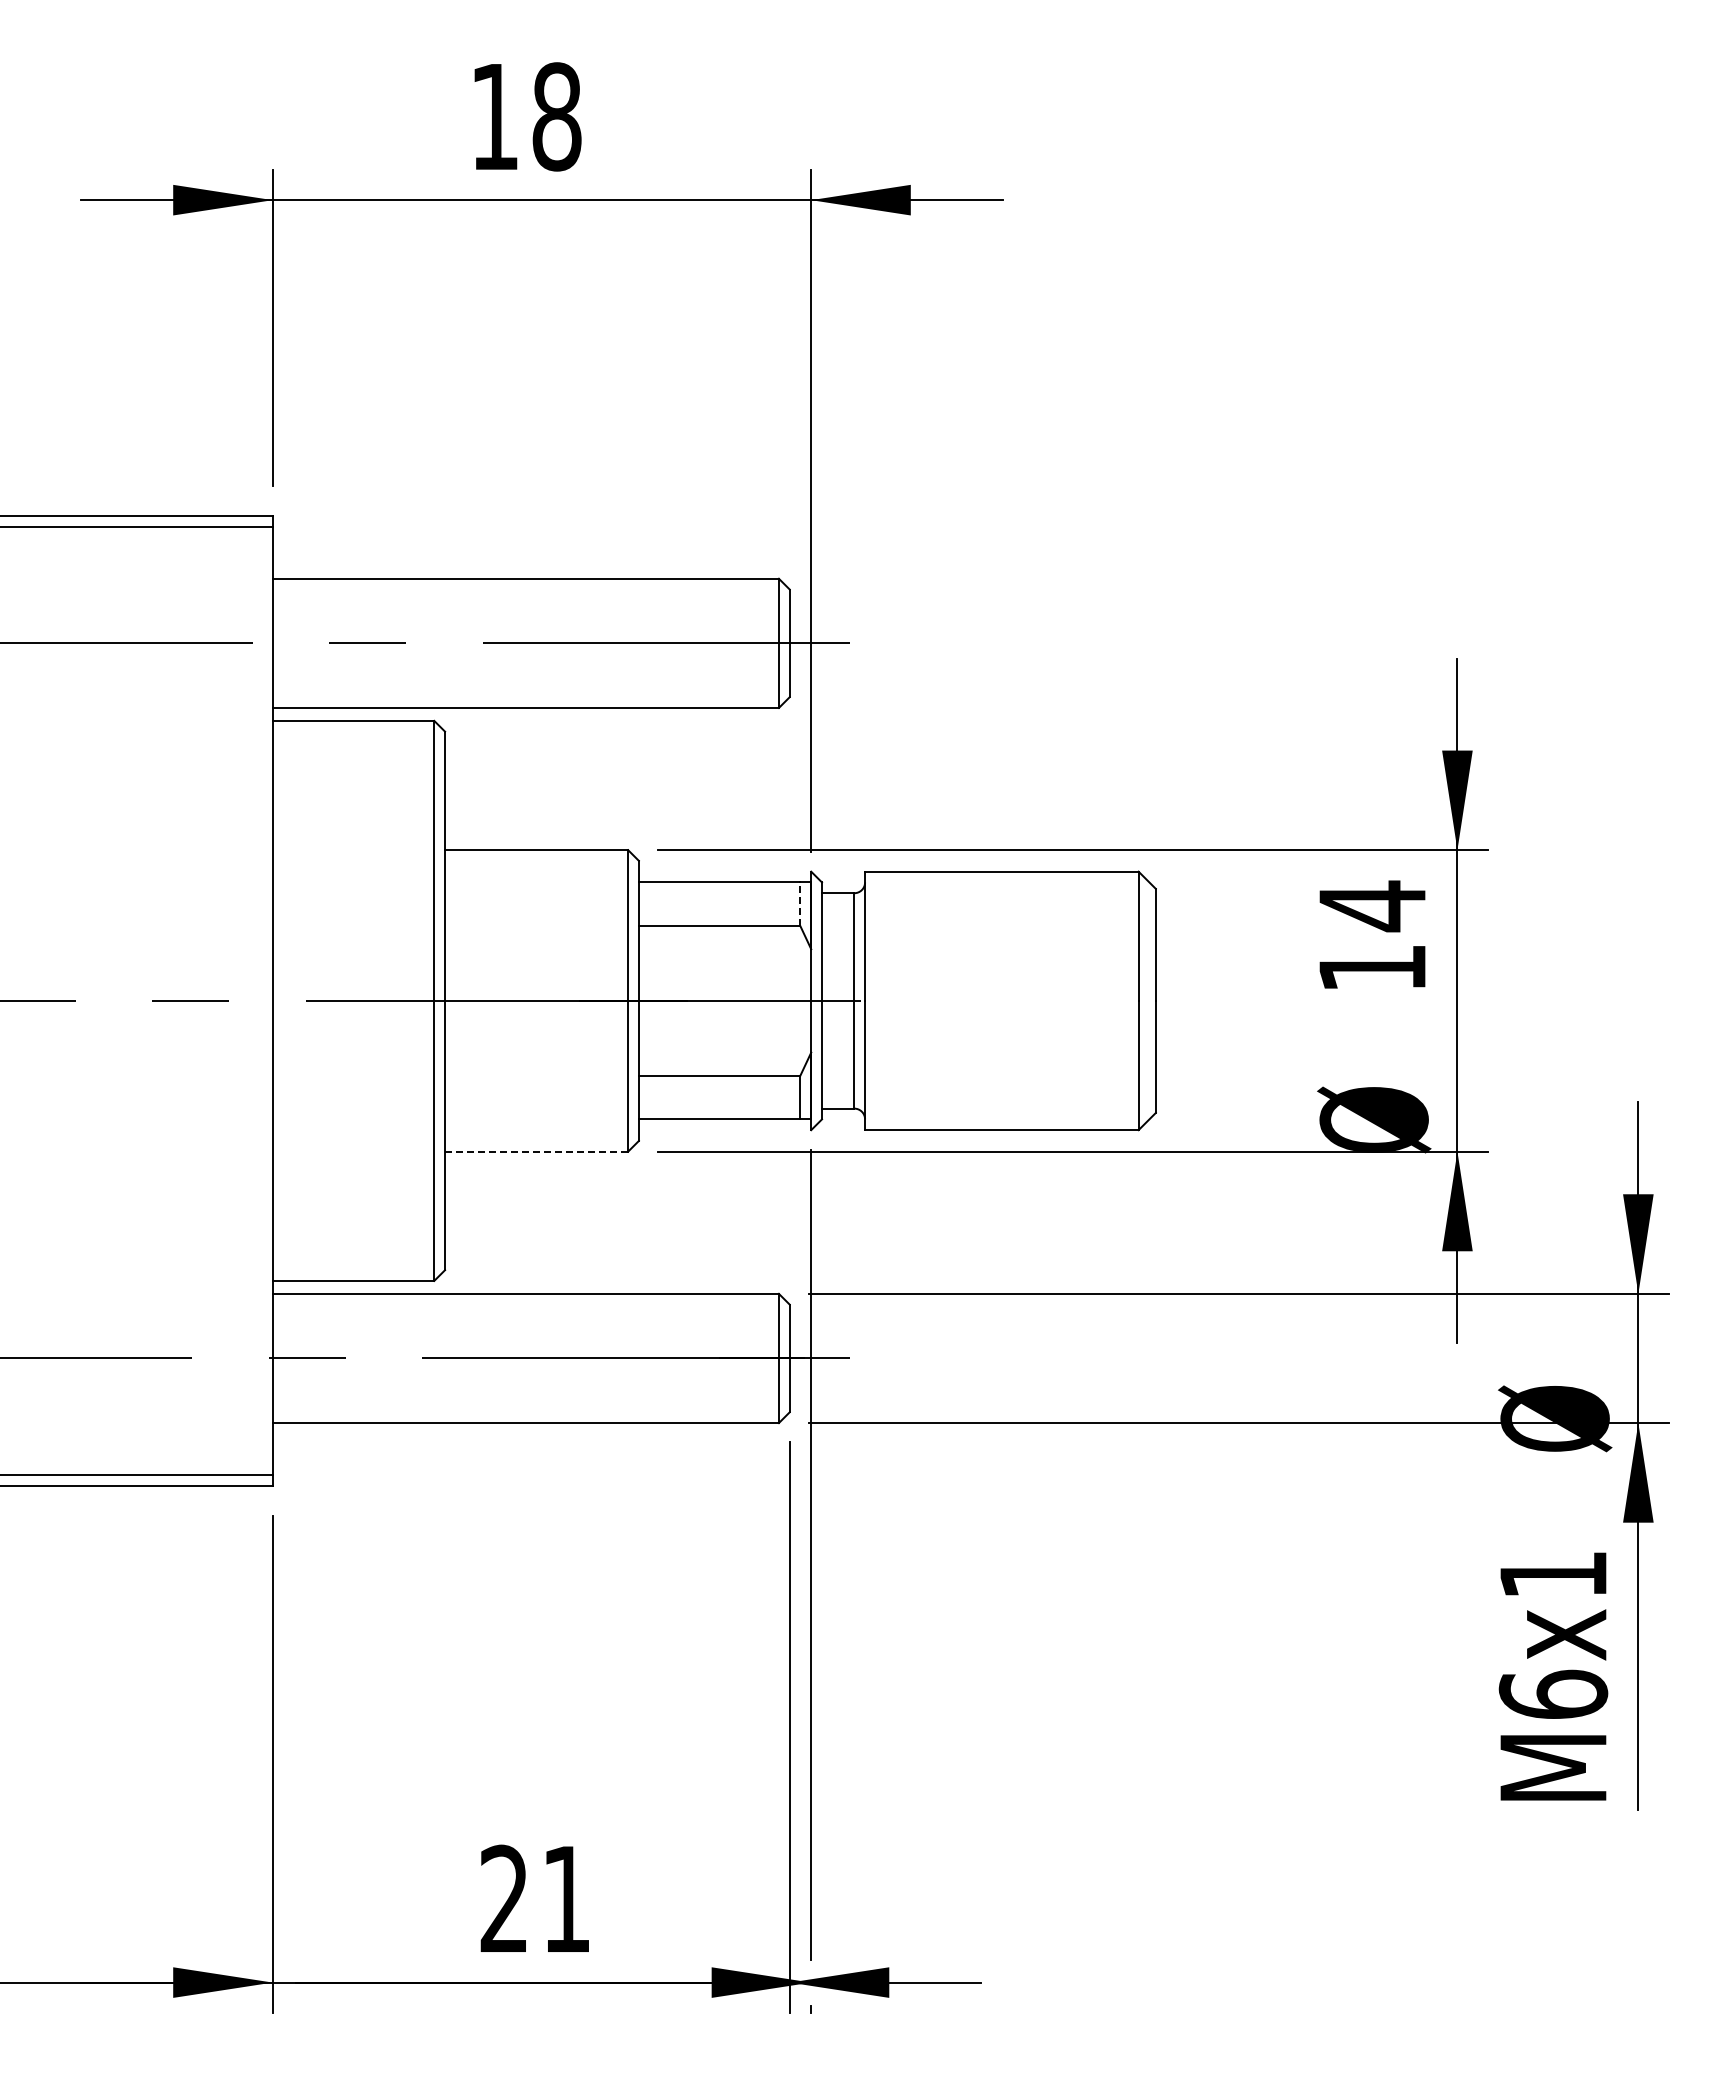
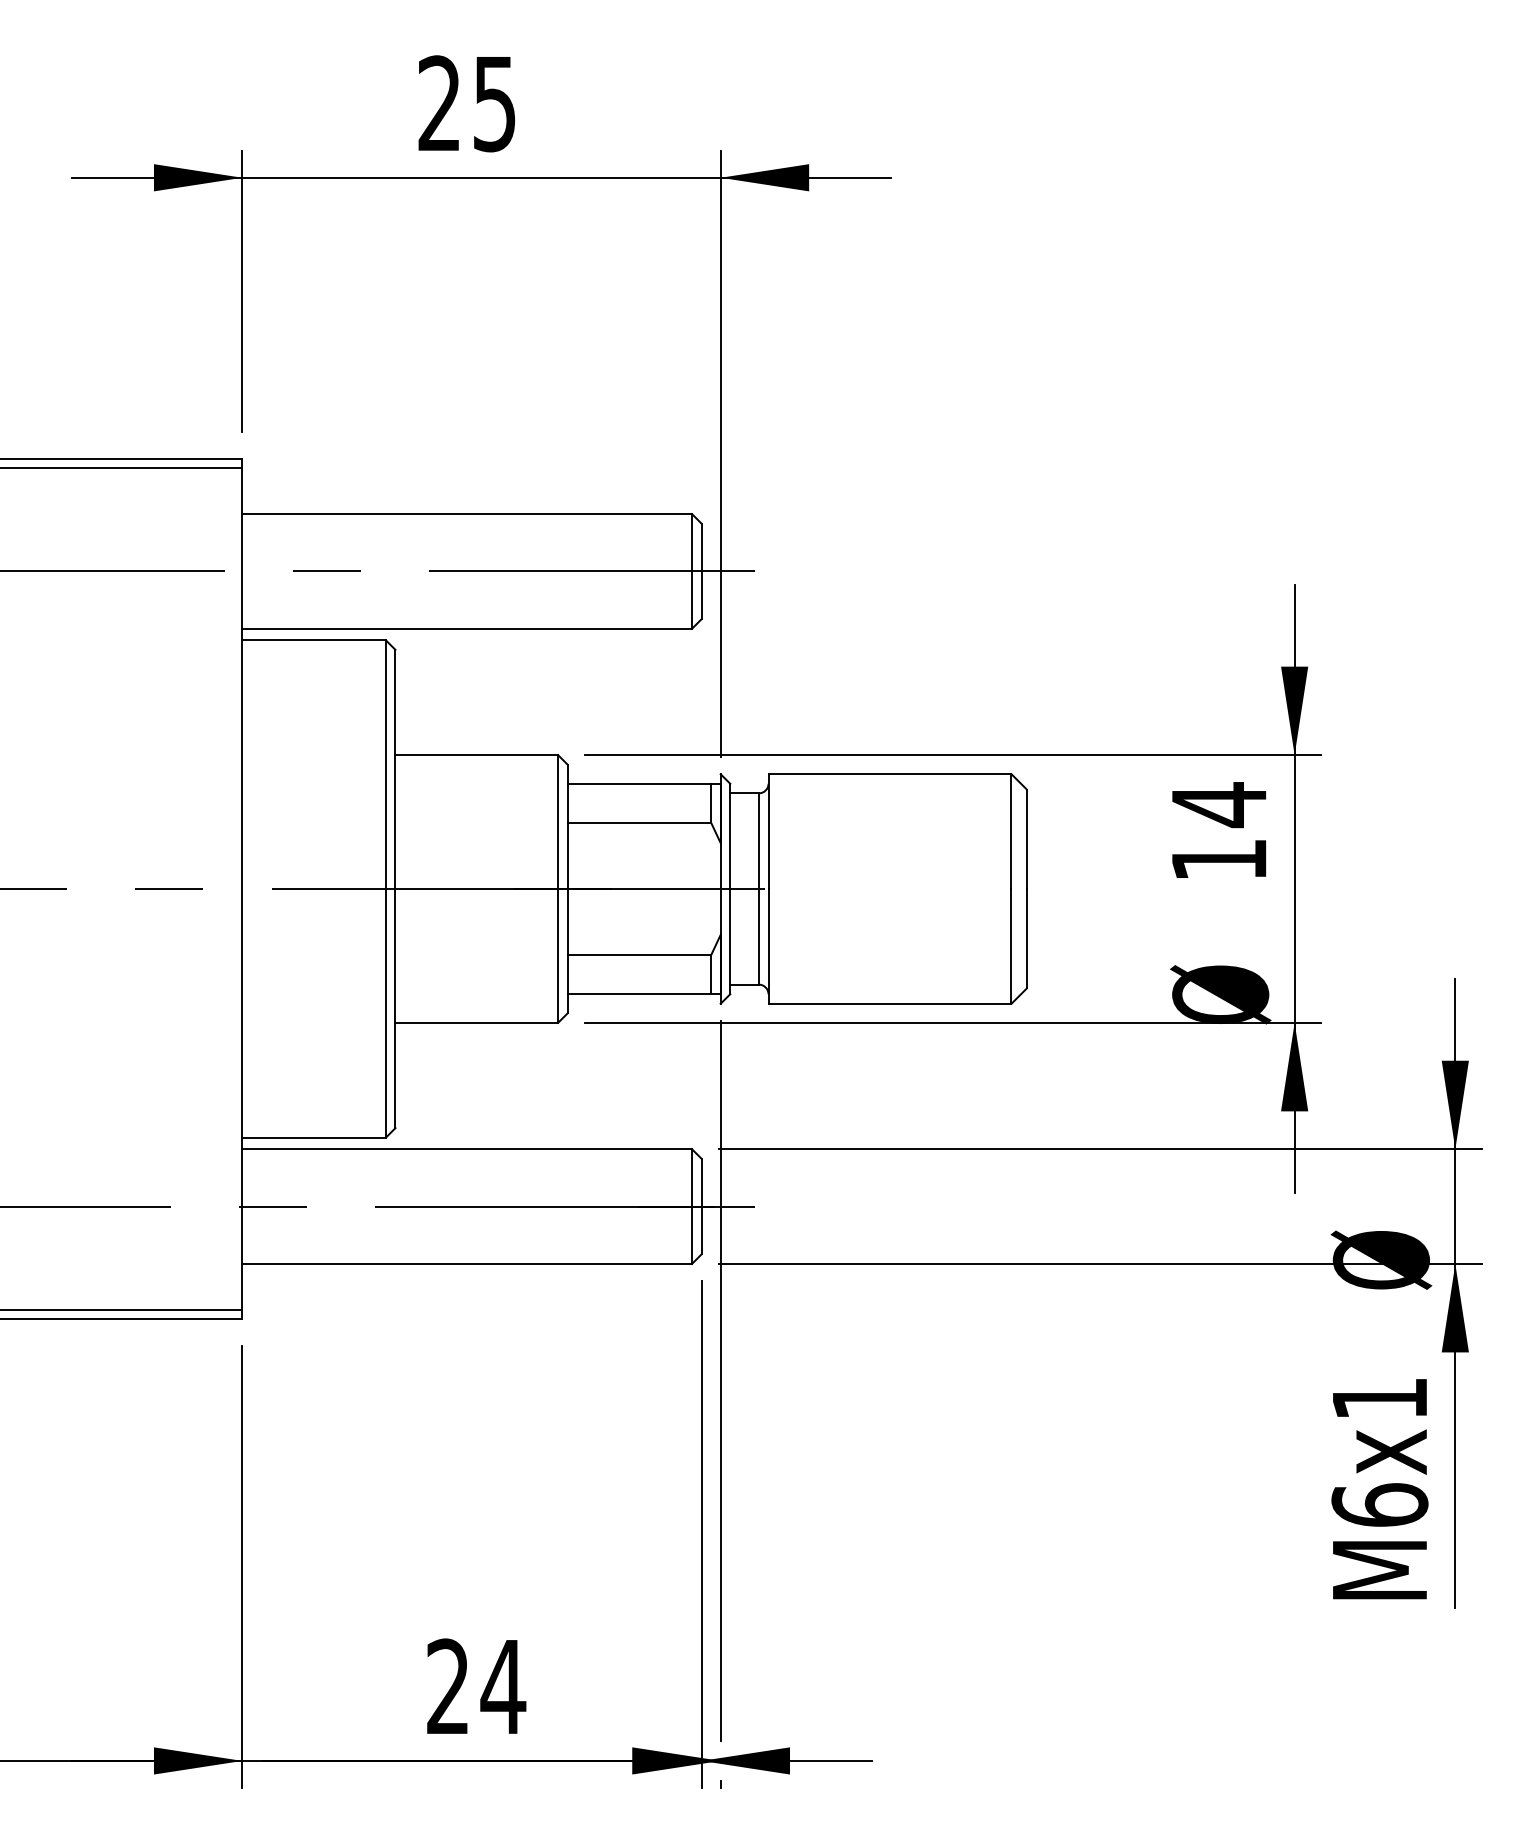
text: (526, 116) -> (467, 103), 18 -> 25
line: (800, 904) -> (711, 803), dashed -> solid
line: (536, 1151) -> (476, 1022), dashed -> solid
text: (566, 1898) -> (503, 1686), 21 -> 24

